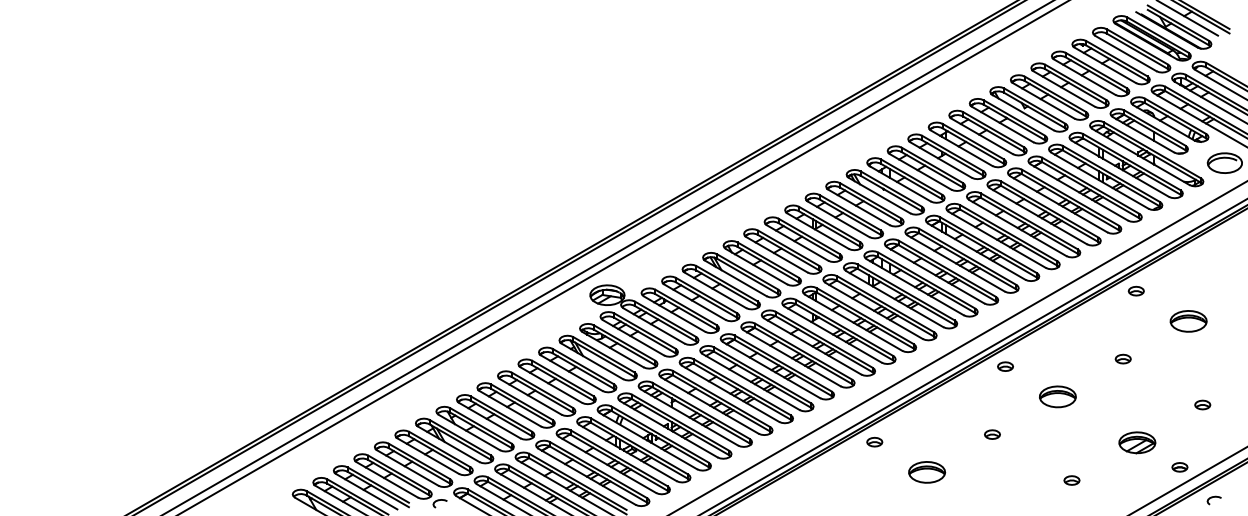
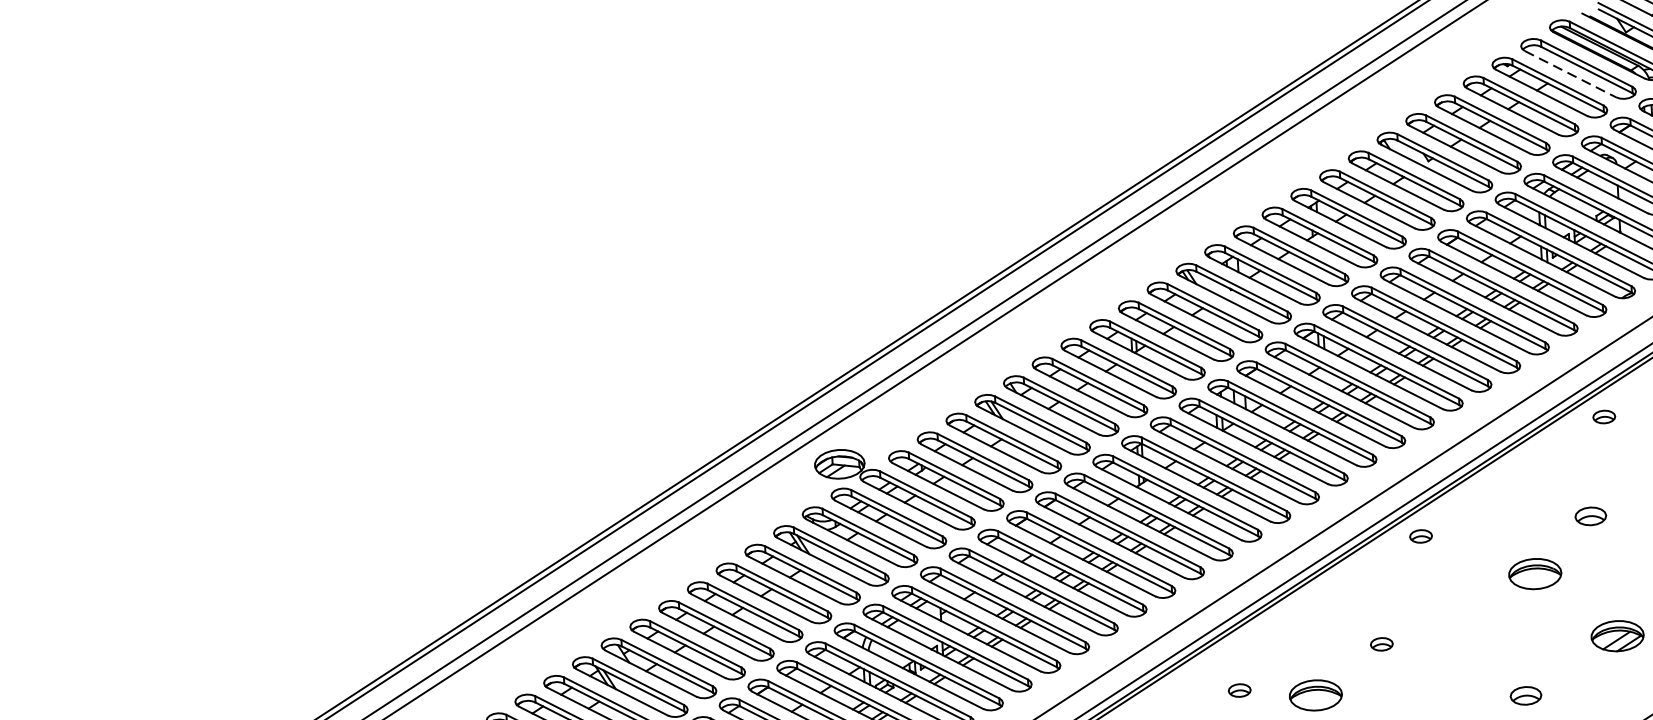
line: (1126, 53) -> (1571, 74), solid -> dashed
part: (1122, 358) -> (1589, 515), size x1.4
part: (1057, 396) -> (1534, 573), moved
part: (992, 434) -> (1381, 644), moved
part: (874, 441) -> (1239, 689), moved
part: (1071, 480) -> (1525, 695), size x1.4

